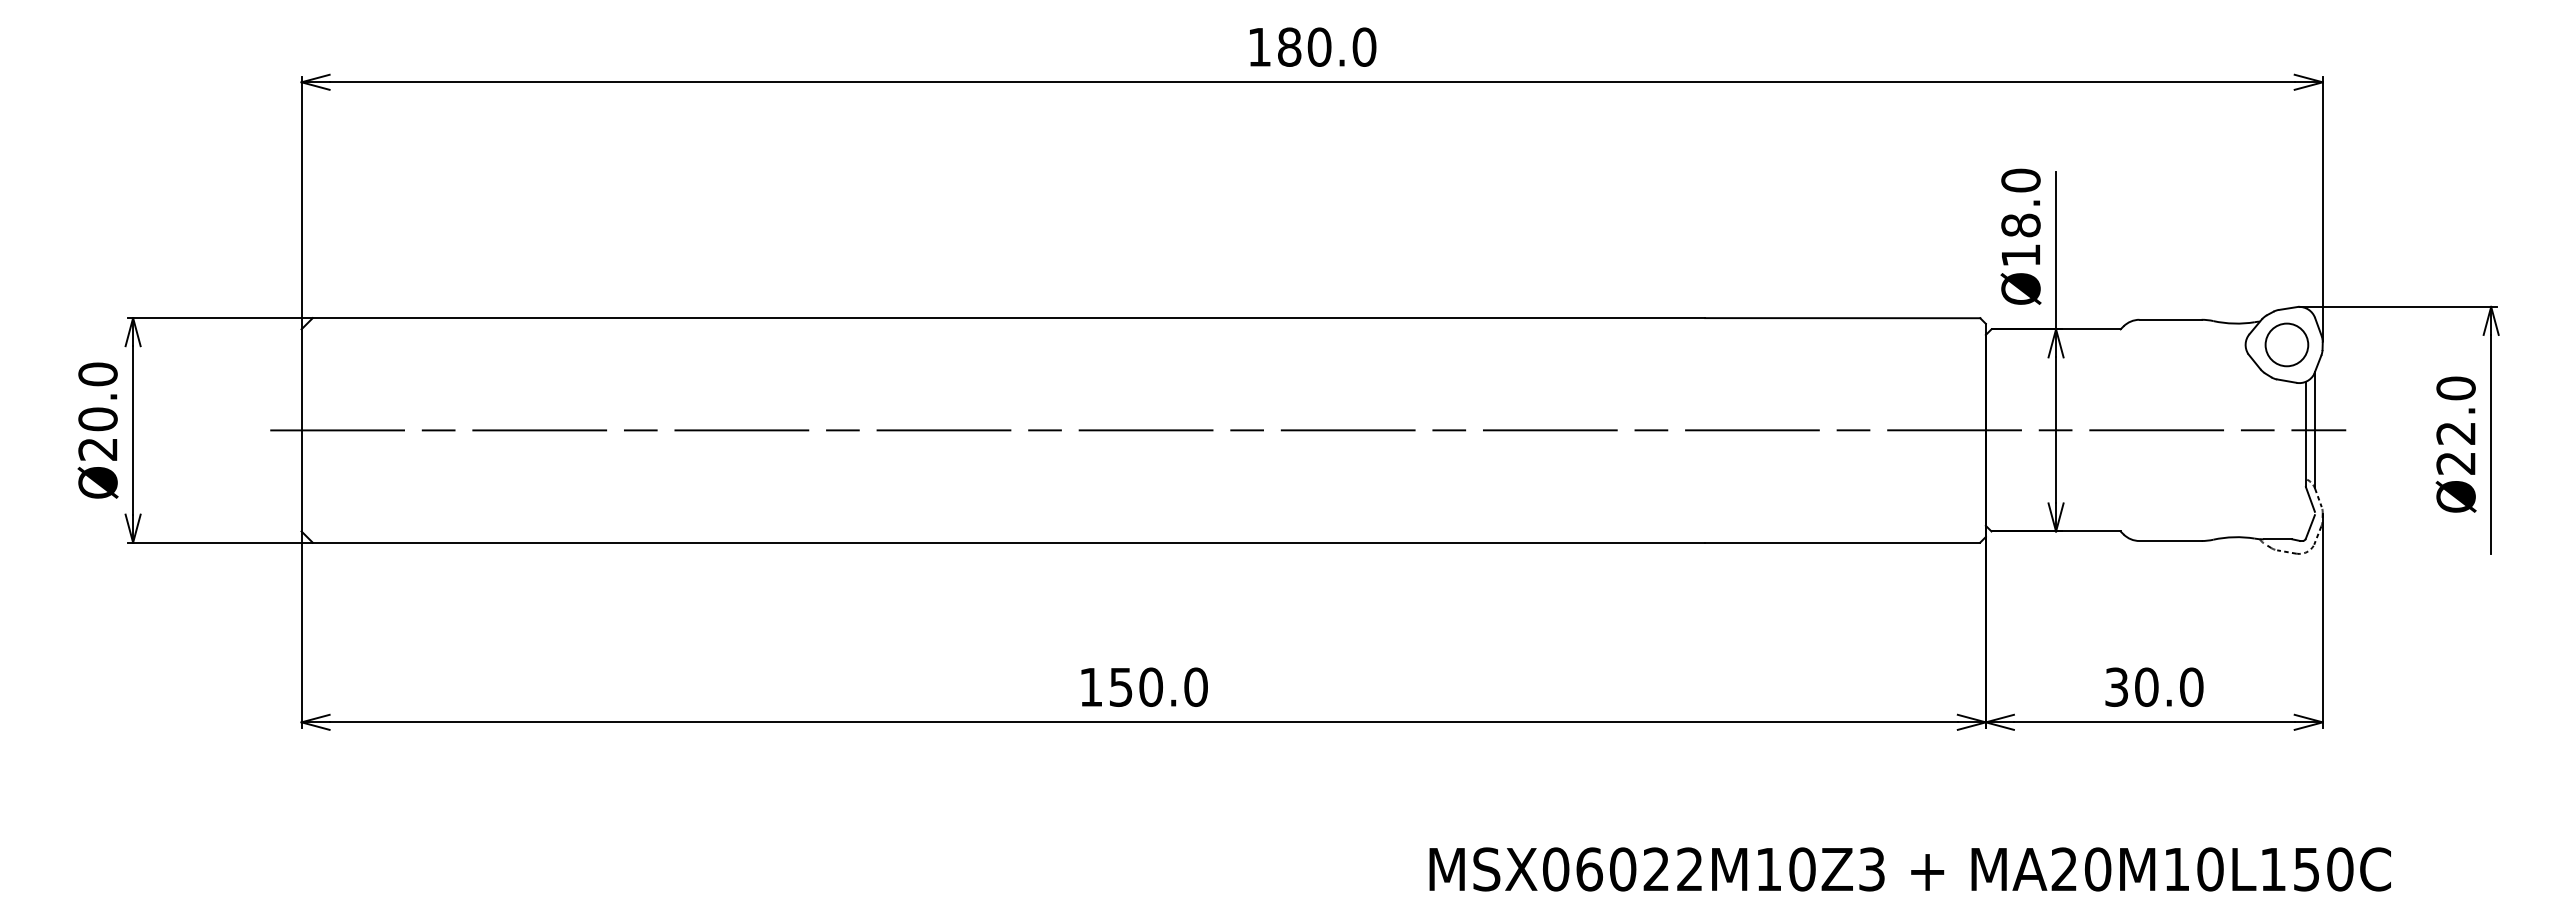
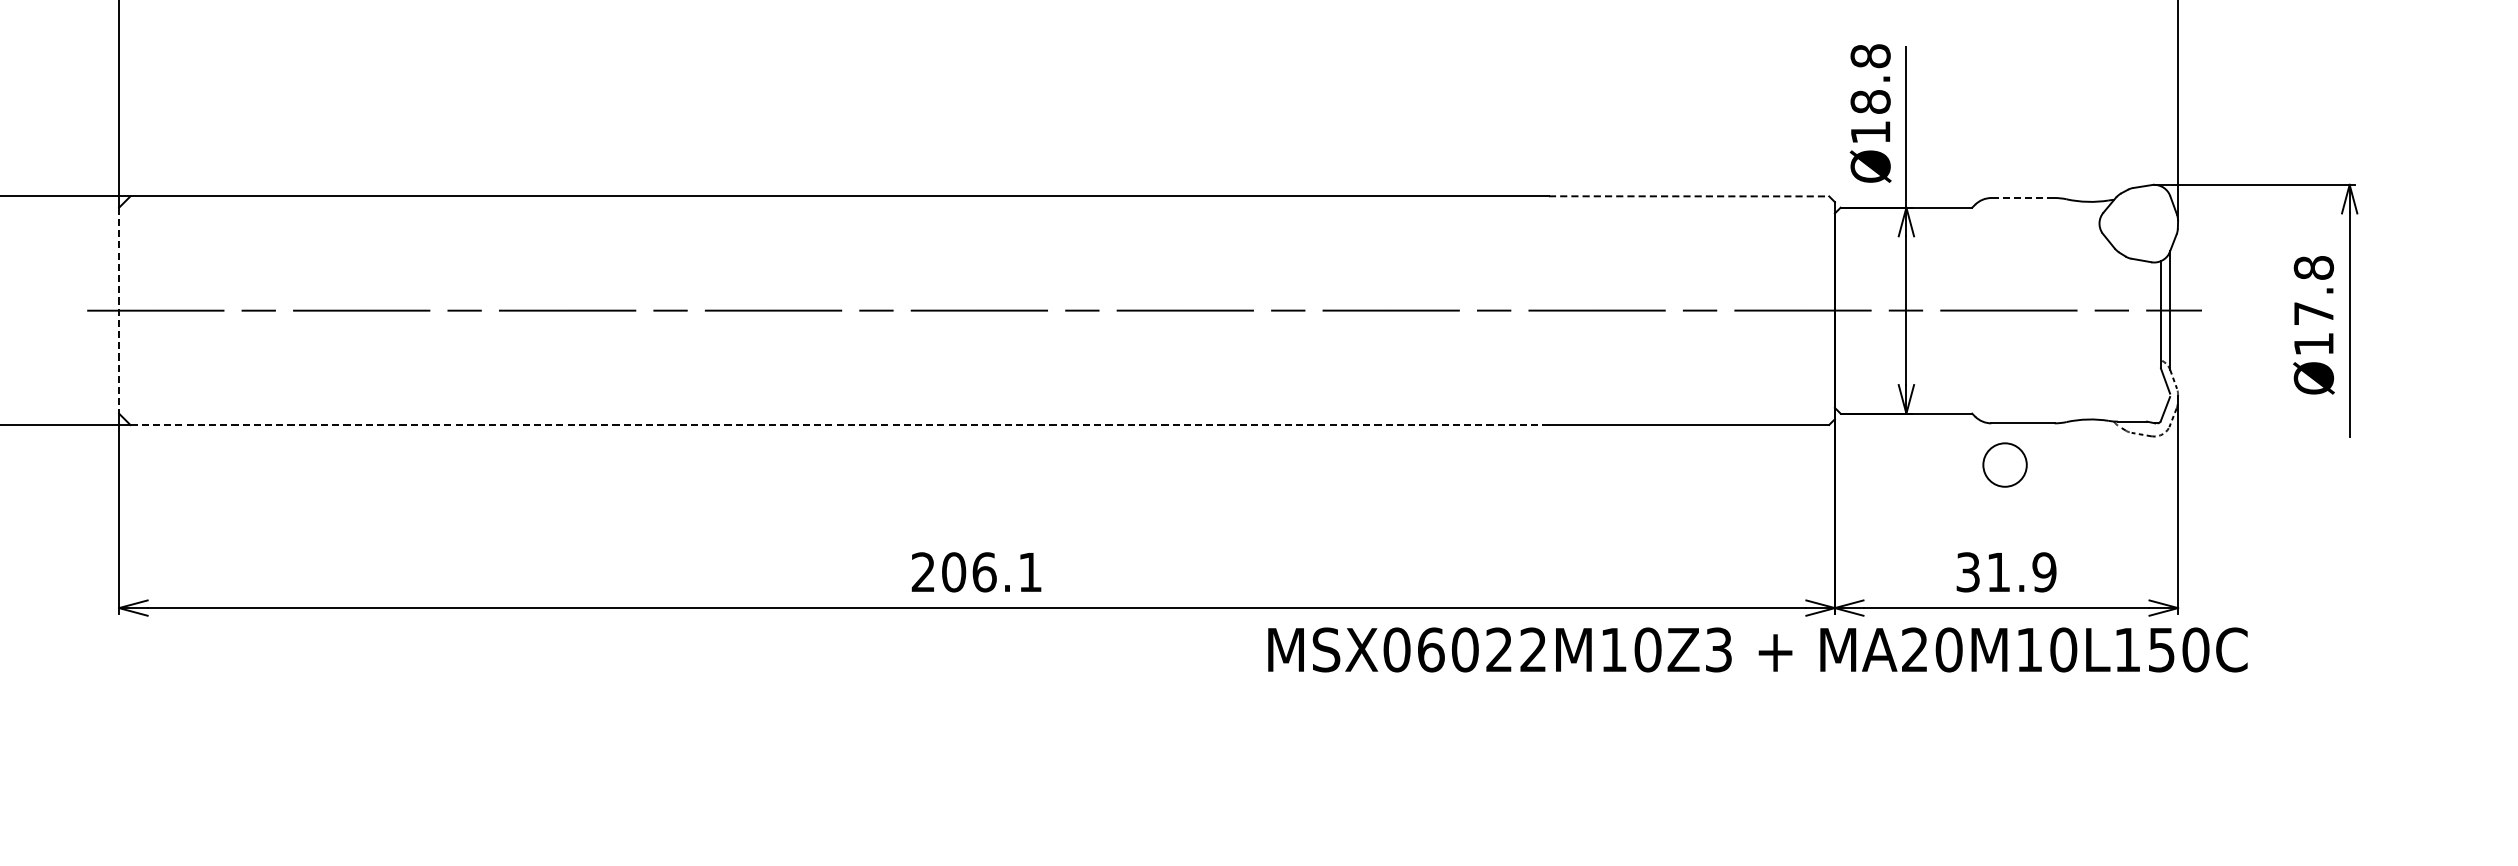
text: (2020, 180) -> (1870, 56), Ø18.0 -> Ø18.8
line: (1842, 318) -> (1688, 196), solid -> dashed
line: (2171, 319) -> (2023, 197), solid -> dashed
circle: (2286, 344) -> (2004, 464), moved
text: (2455, 425) -> (2313, 305), Ø22.0 -> Ø17.8
line: (301, 430) -> (119, 310), solid -> dashed
line: (1009, 542) -> (840, 424), solid -> dashed
text: (1143, 686) -> (976, 571), 150.0 -> 206.1
text: (2169, 686) -> (2021, 571), 30.0 -> 31.9
text: (1909, 869) -> (1757, 650), moved

